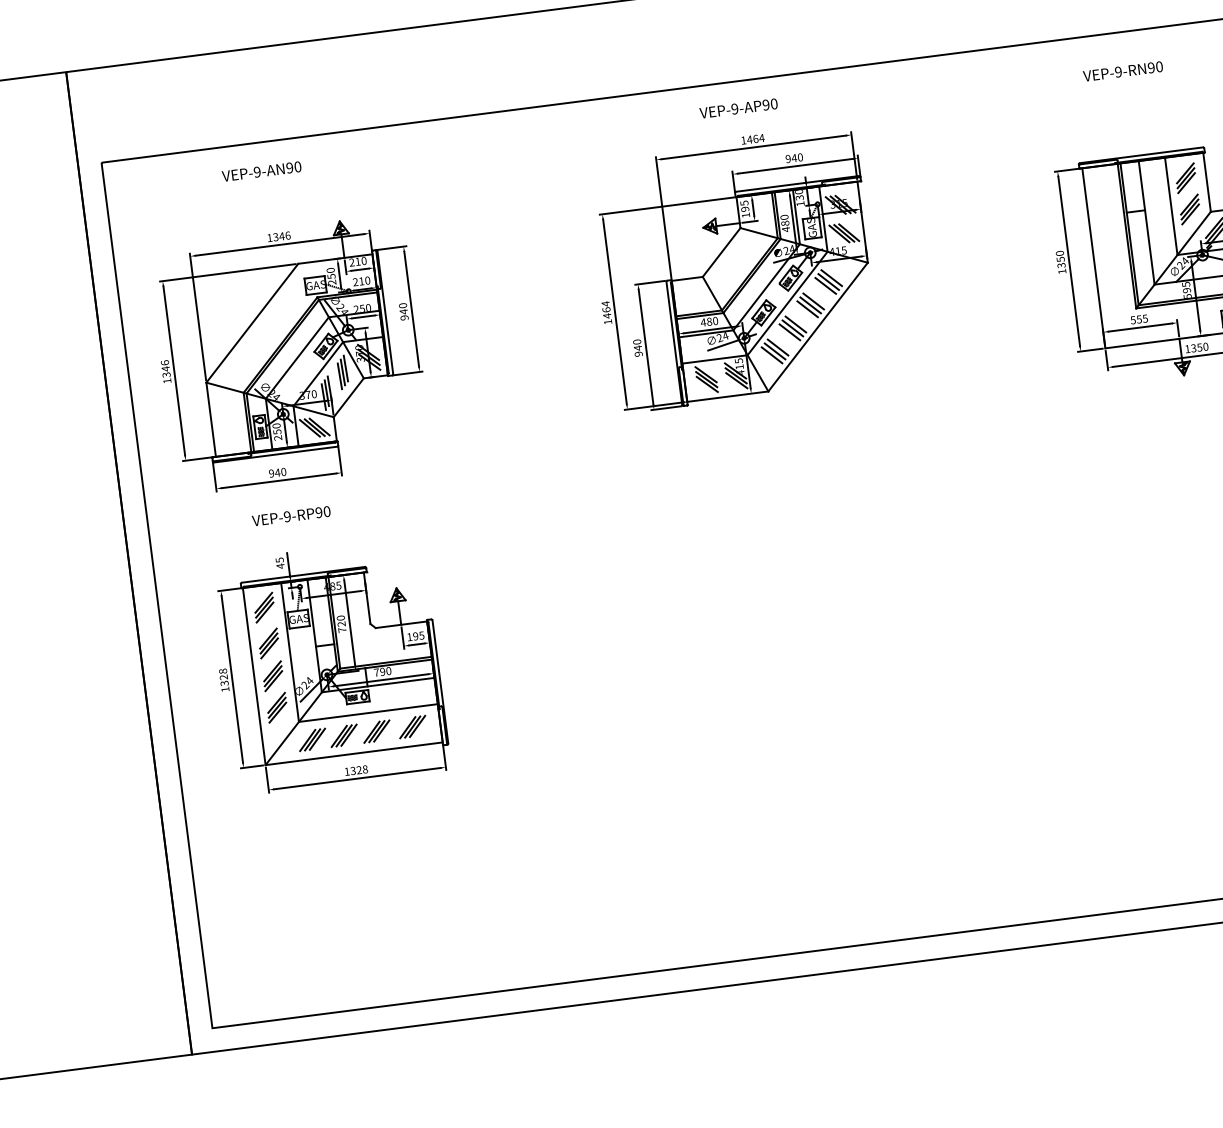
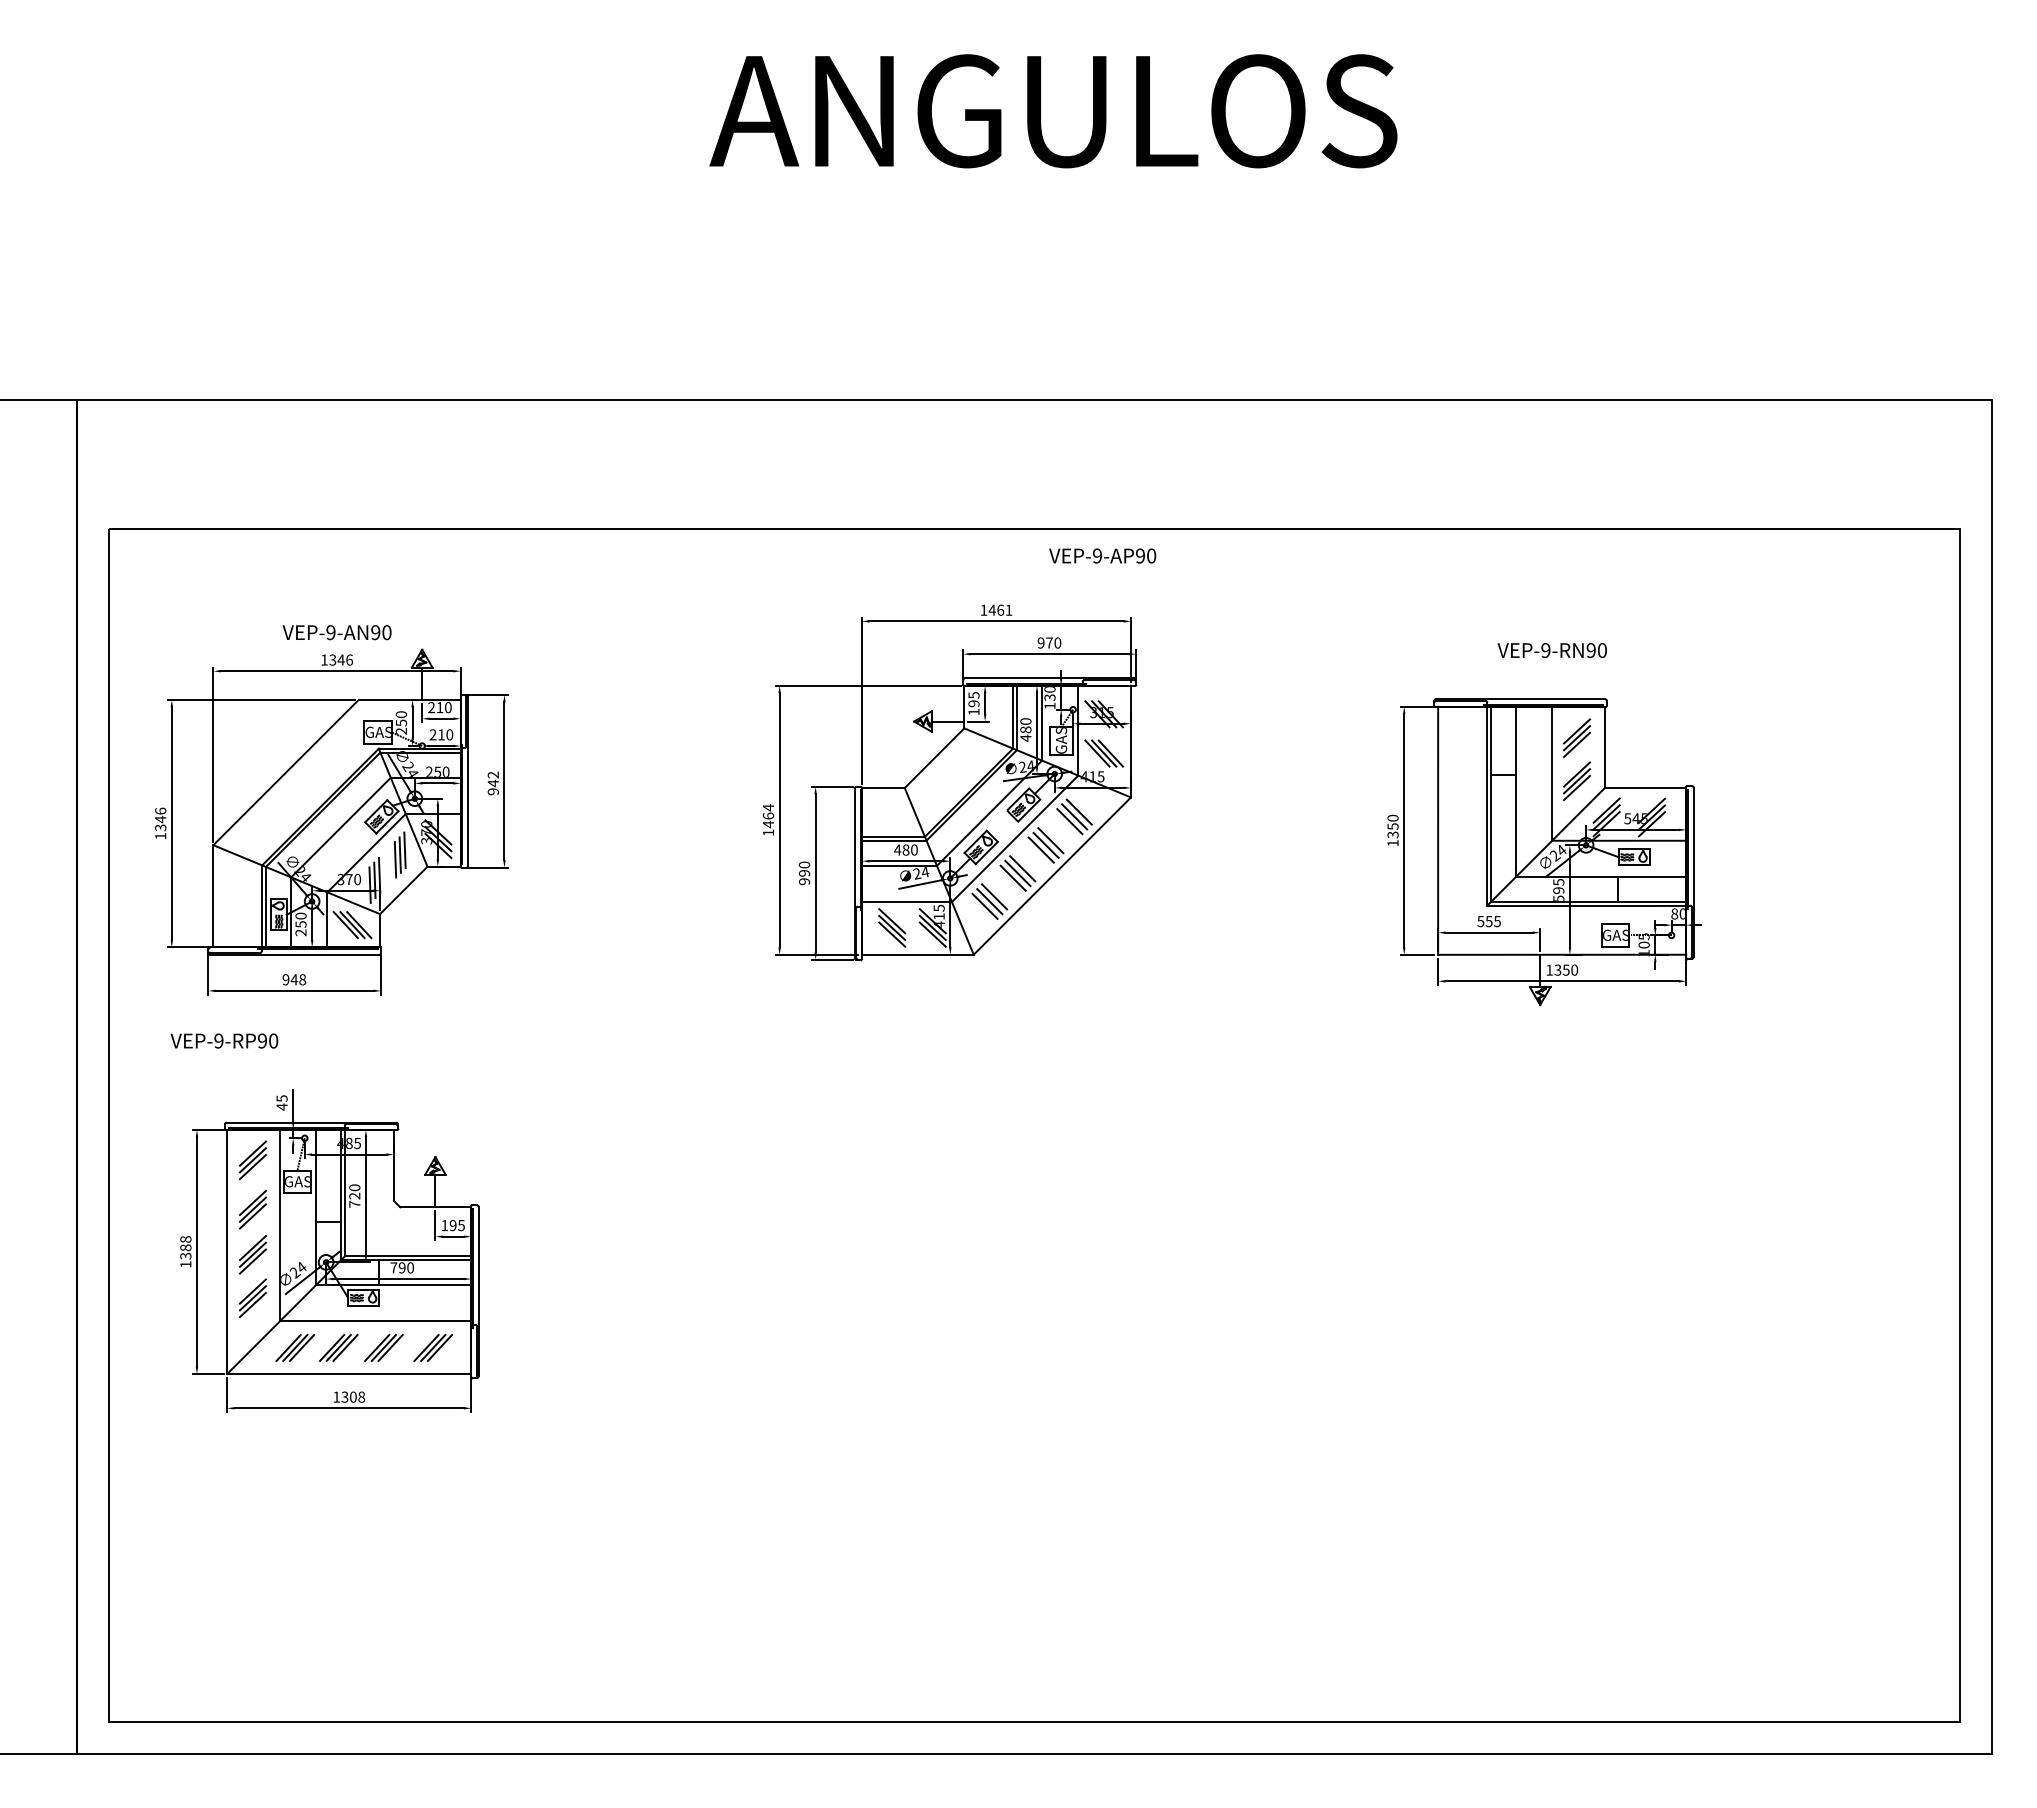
text: (1122, 71) -> (1551, 650), moved
text: (738, 108) -> (1102, 555), moved
text: (761, 137) -> (1008, 609), 1464 -> 1461
text: (794, 157) -> (1049, 642), 940 -> 970
text: (261, 171) -> (336, 632), moved
text: (402, 305) -> (492, 774), 940 -> 942
text: (637, 348) -> (804, 873), 940 -> 990
text: (283, 471) -> (302, 979), 940 -> 948
text: (291, 515) -> (224, 1040), moved
text: (223, 677) -> (185, 1247), 1328 -> 1388
text: (359, 769) -> (353, 1396), 1328 -> 1308

